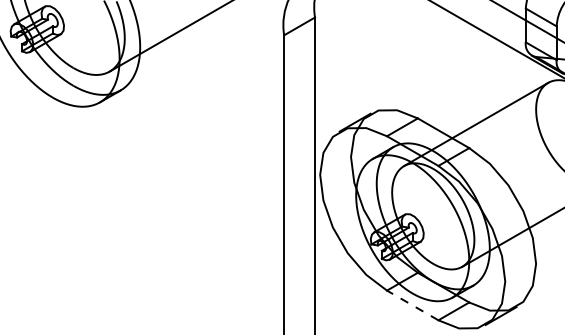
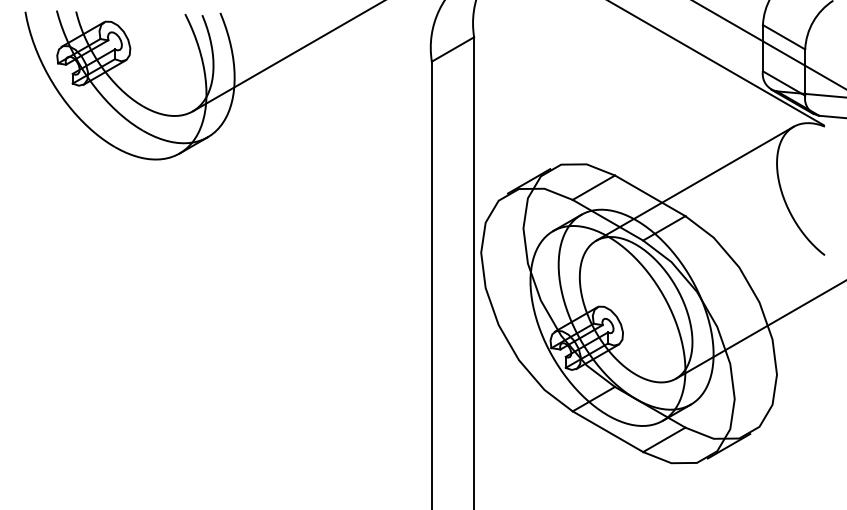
line: (412, 305) -> (607, 431), dashed -> solid

